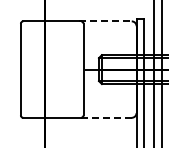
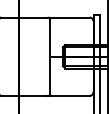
line: (105, 21) -> (68, 17), dashed -> solid
line: (105, 117) -> (68, 95), dashed -> solid

